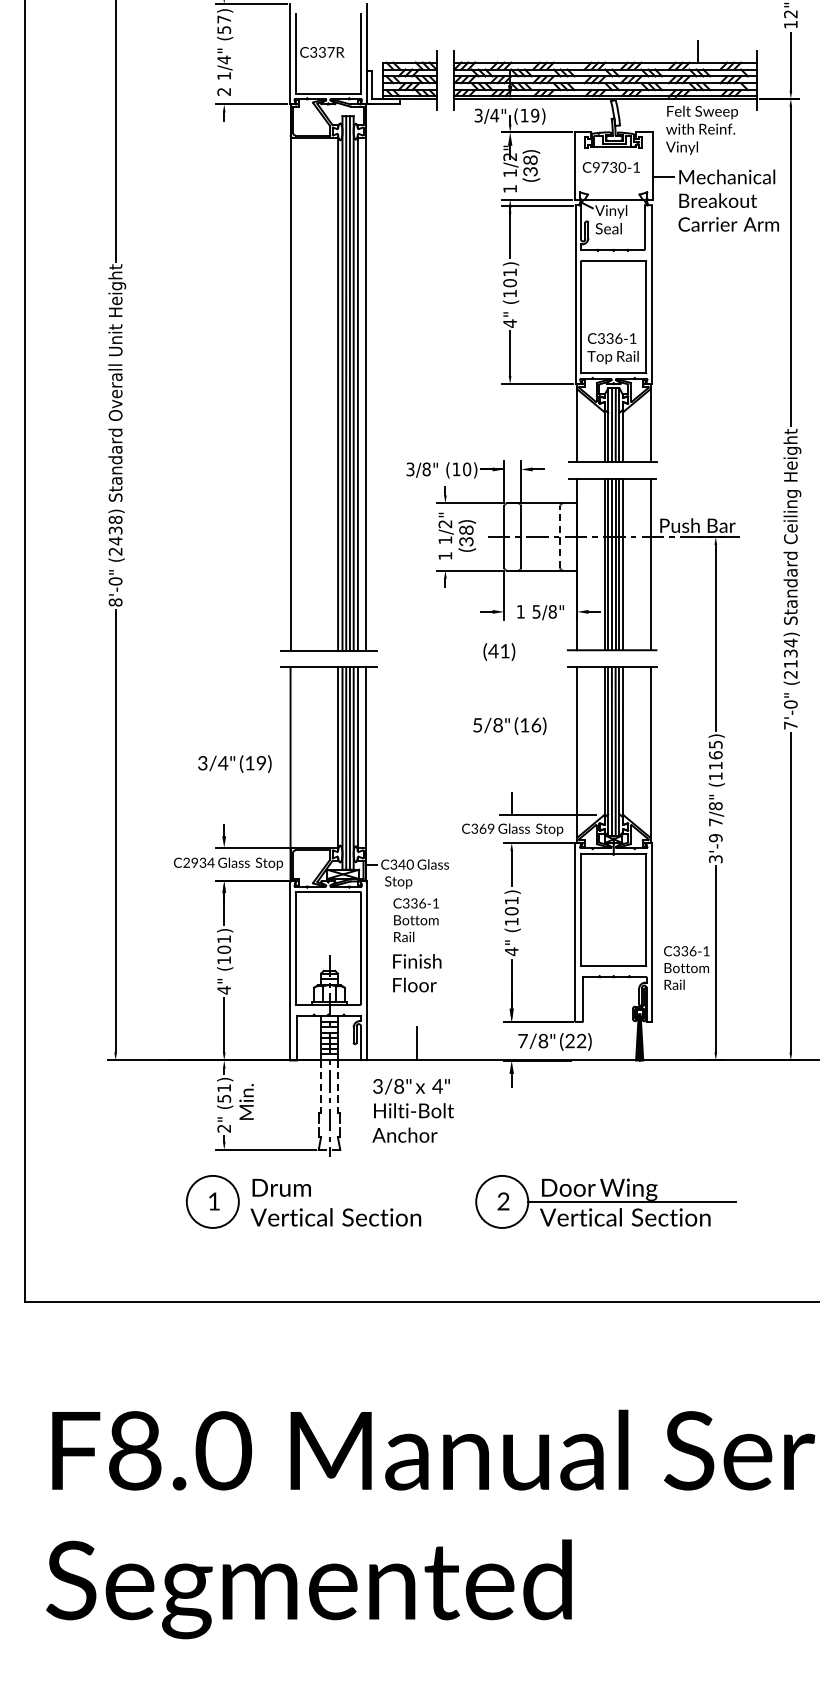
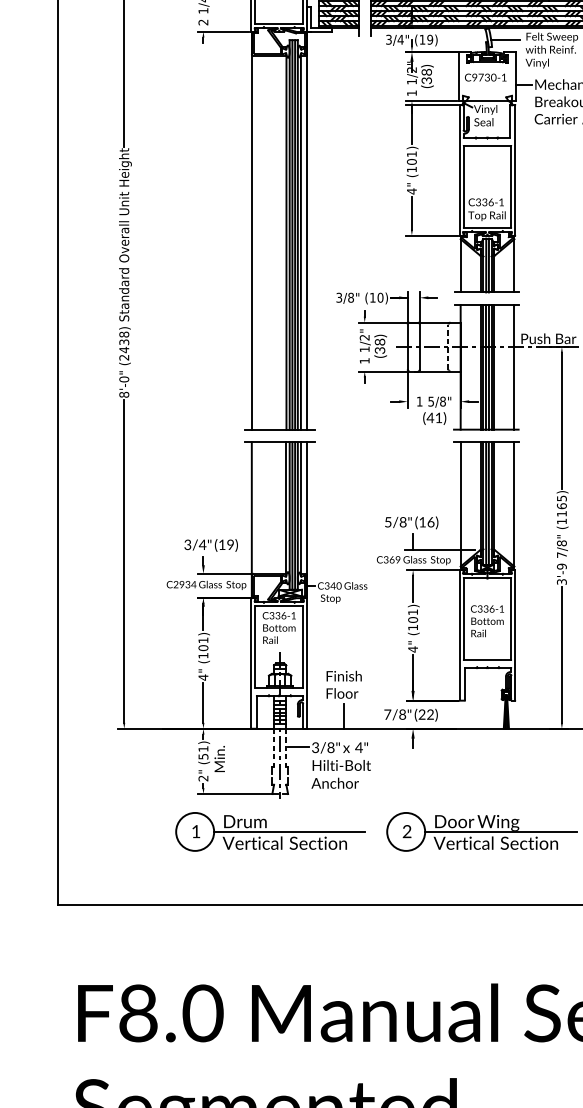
line: (637, 115) -> (504, 39), added
text: (499, 651) -> (434, 418), moved
text: (509, 725) -> (411, 522), moved
text: (234, 763) -> (210, 545), moved
text: (415, 920) -> (278, 628), moved
text: (686, 967) -> (487, 620), moved
text: (417, 973) -> (344, 685), moved
text: (554, 1041) -> (410, 714), moved
line: (354, 1085) -> (298, 747), added
line: (341, 1201) -> (288, 831), added

